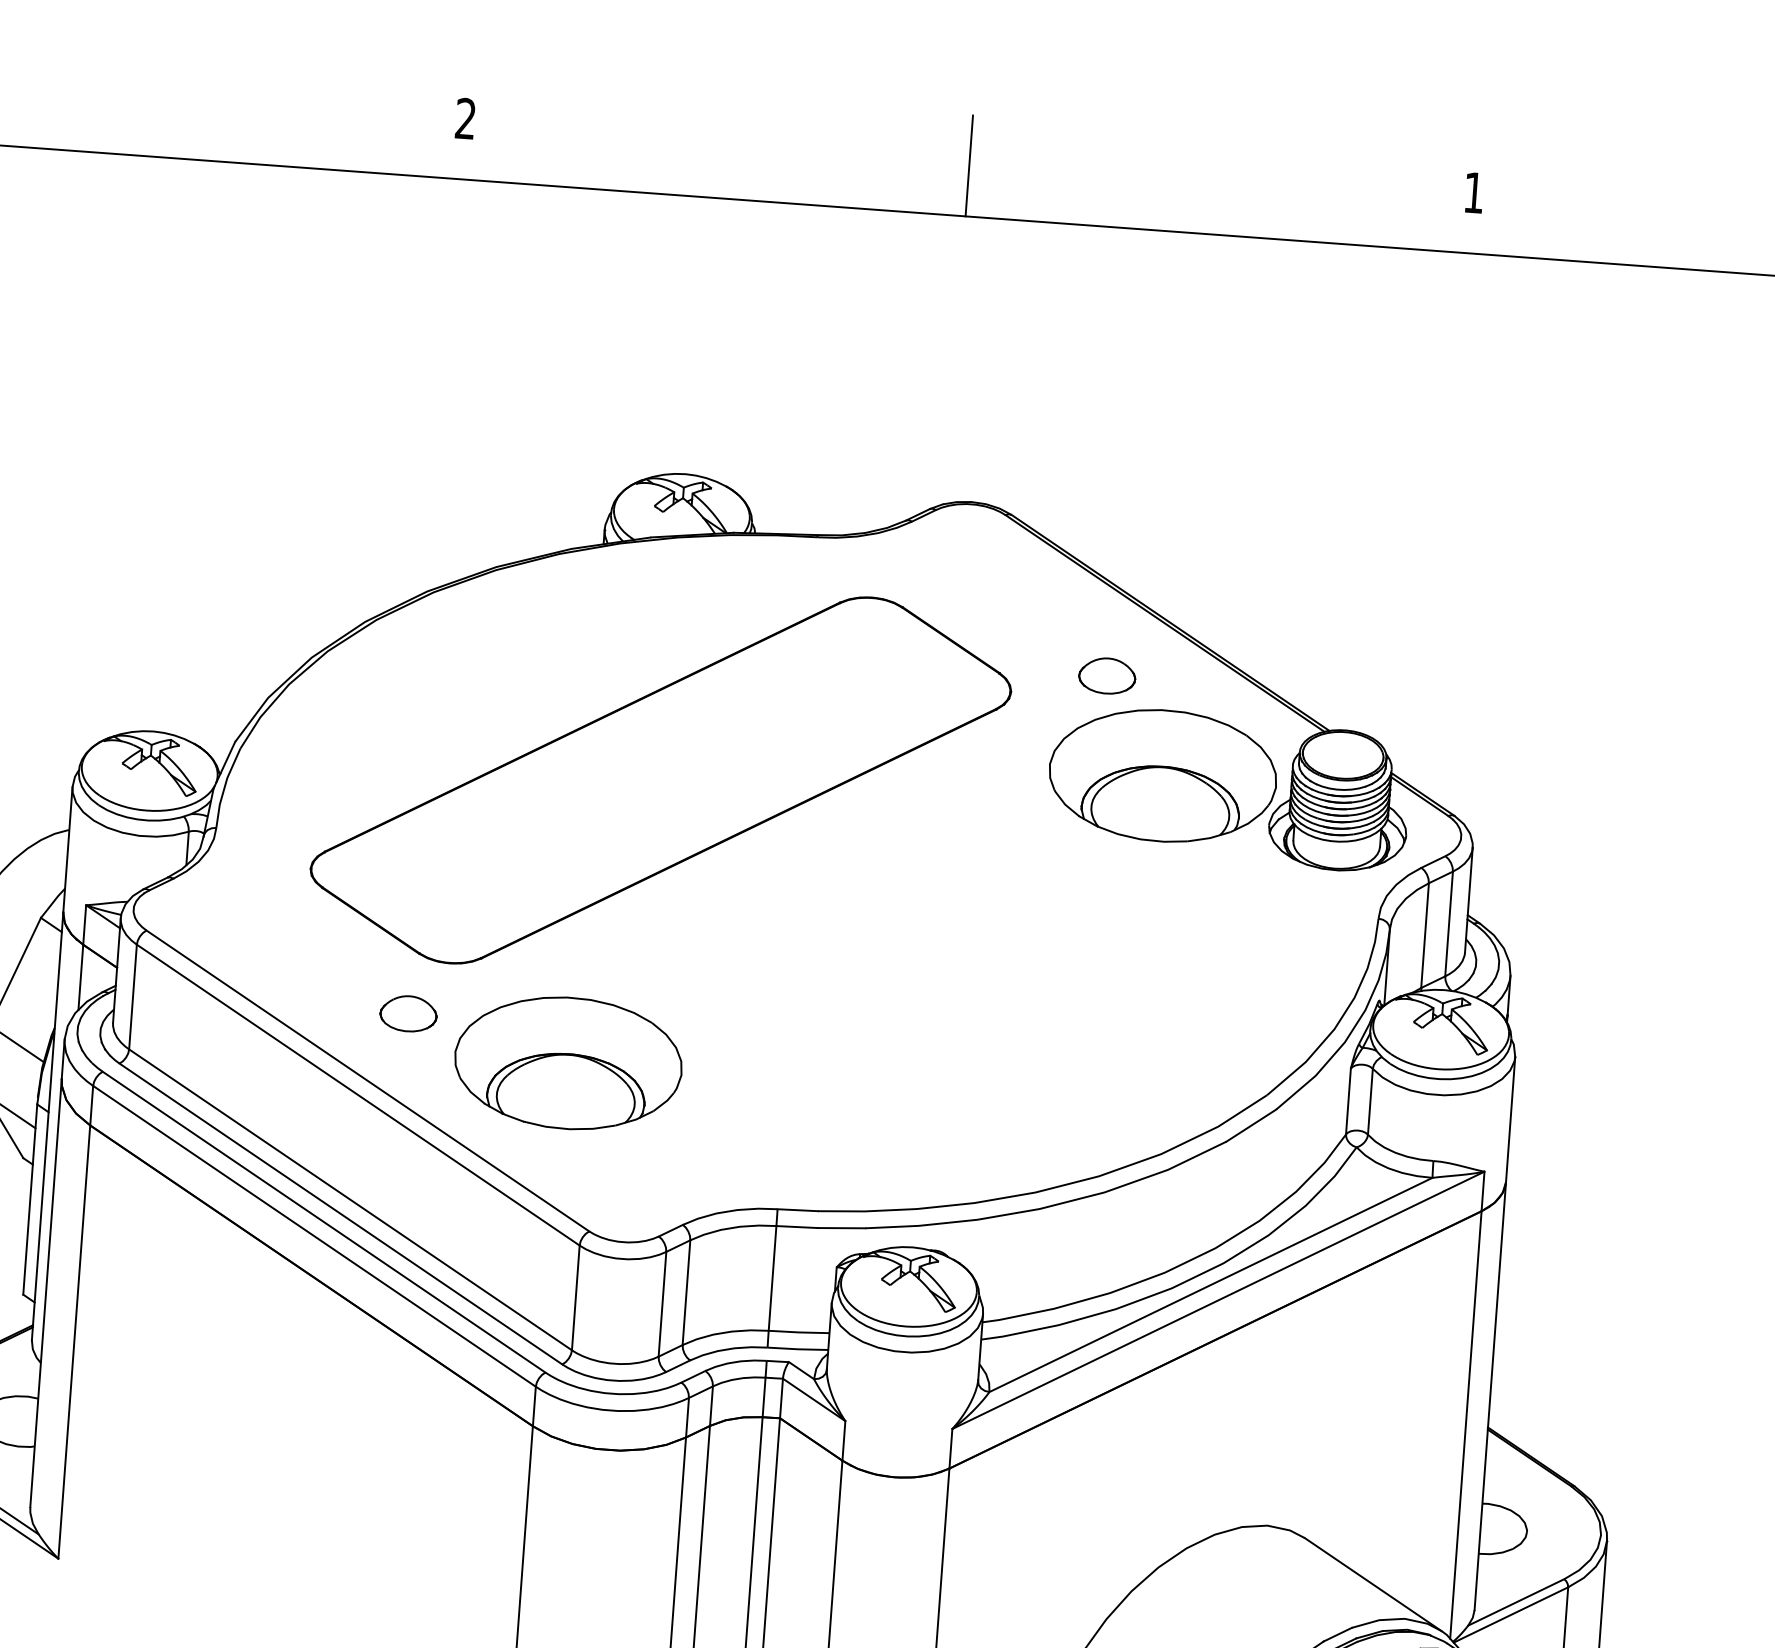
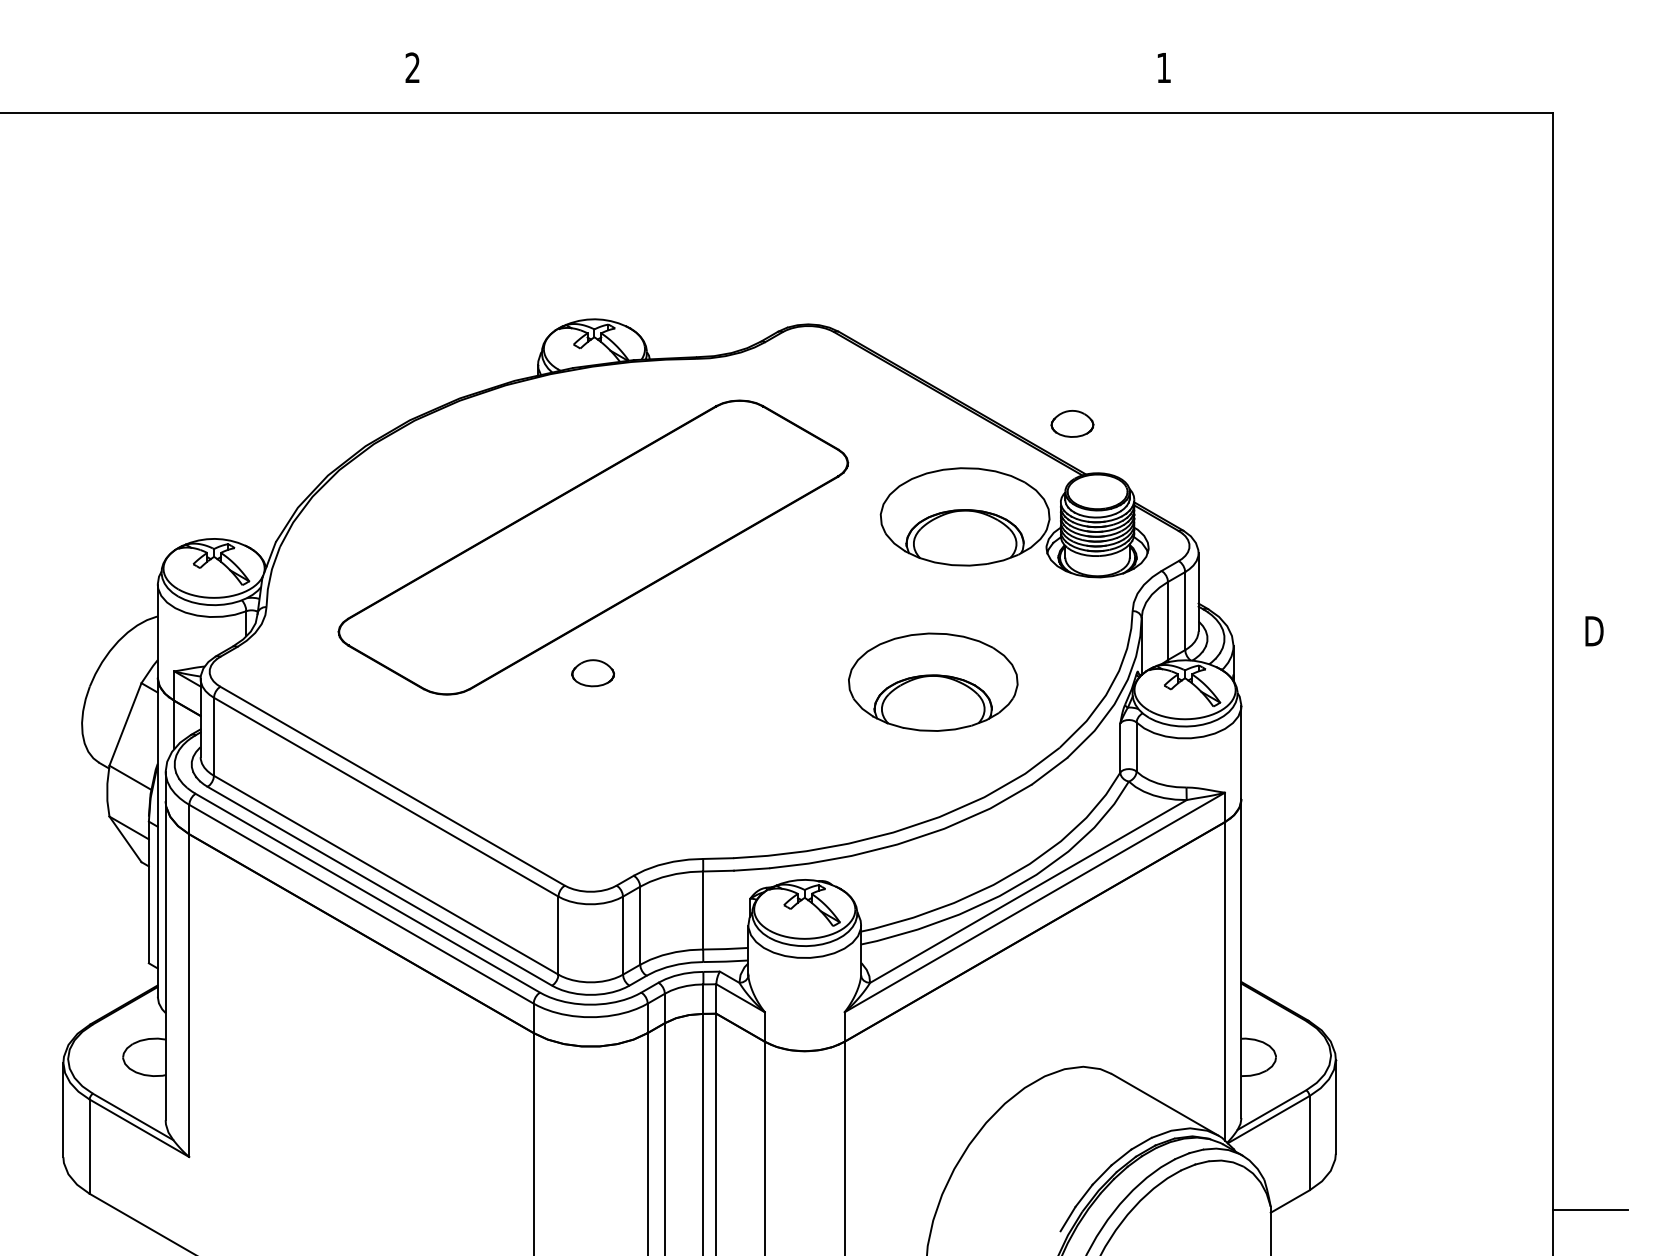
line: (969, 166) -> (788, 75), removed
part: (1107, 675) -> (1072, 423), moved
part: (407, 1014) -> (592, 673), moved
part: (568, 1062) -> (933, 681), moved

